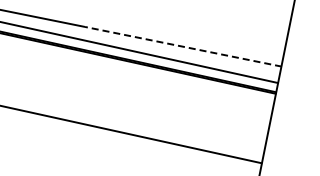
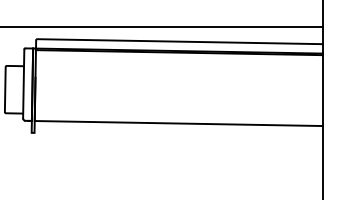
line: (183, 46) -> (223, 27), dashed -> solid

